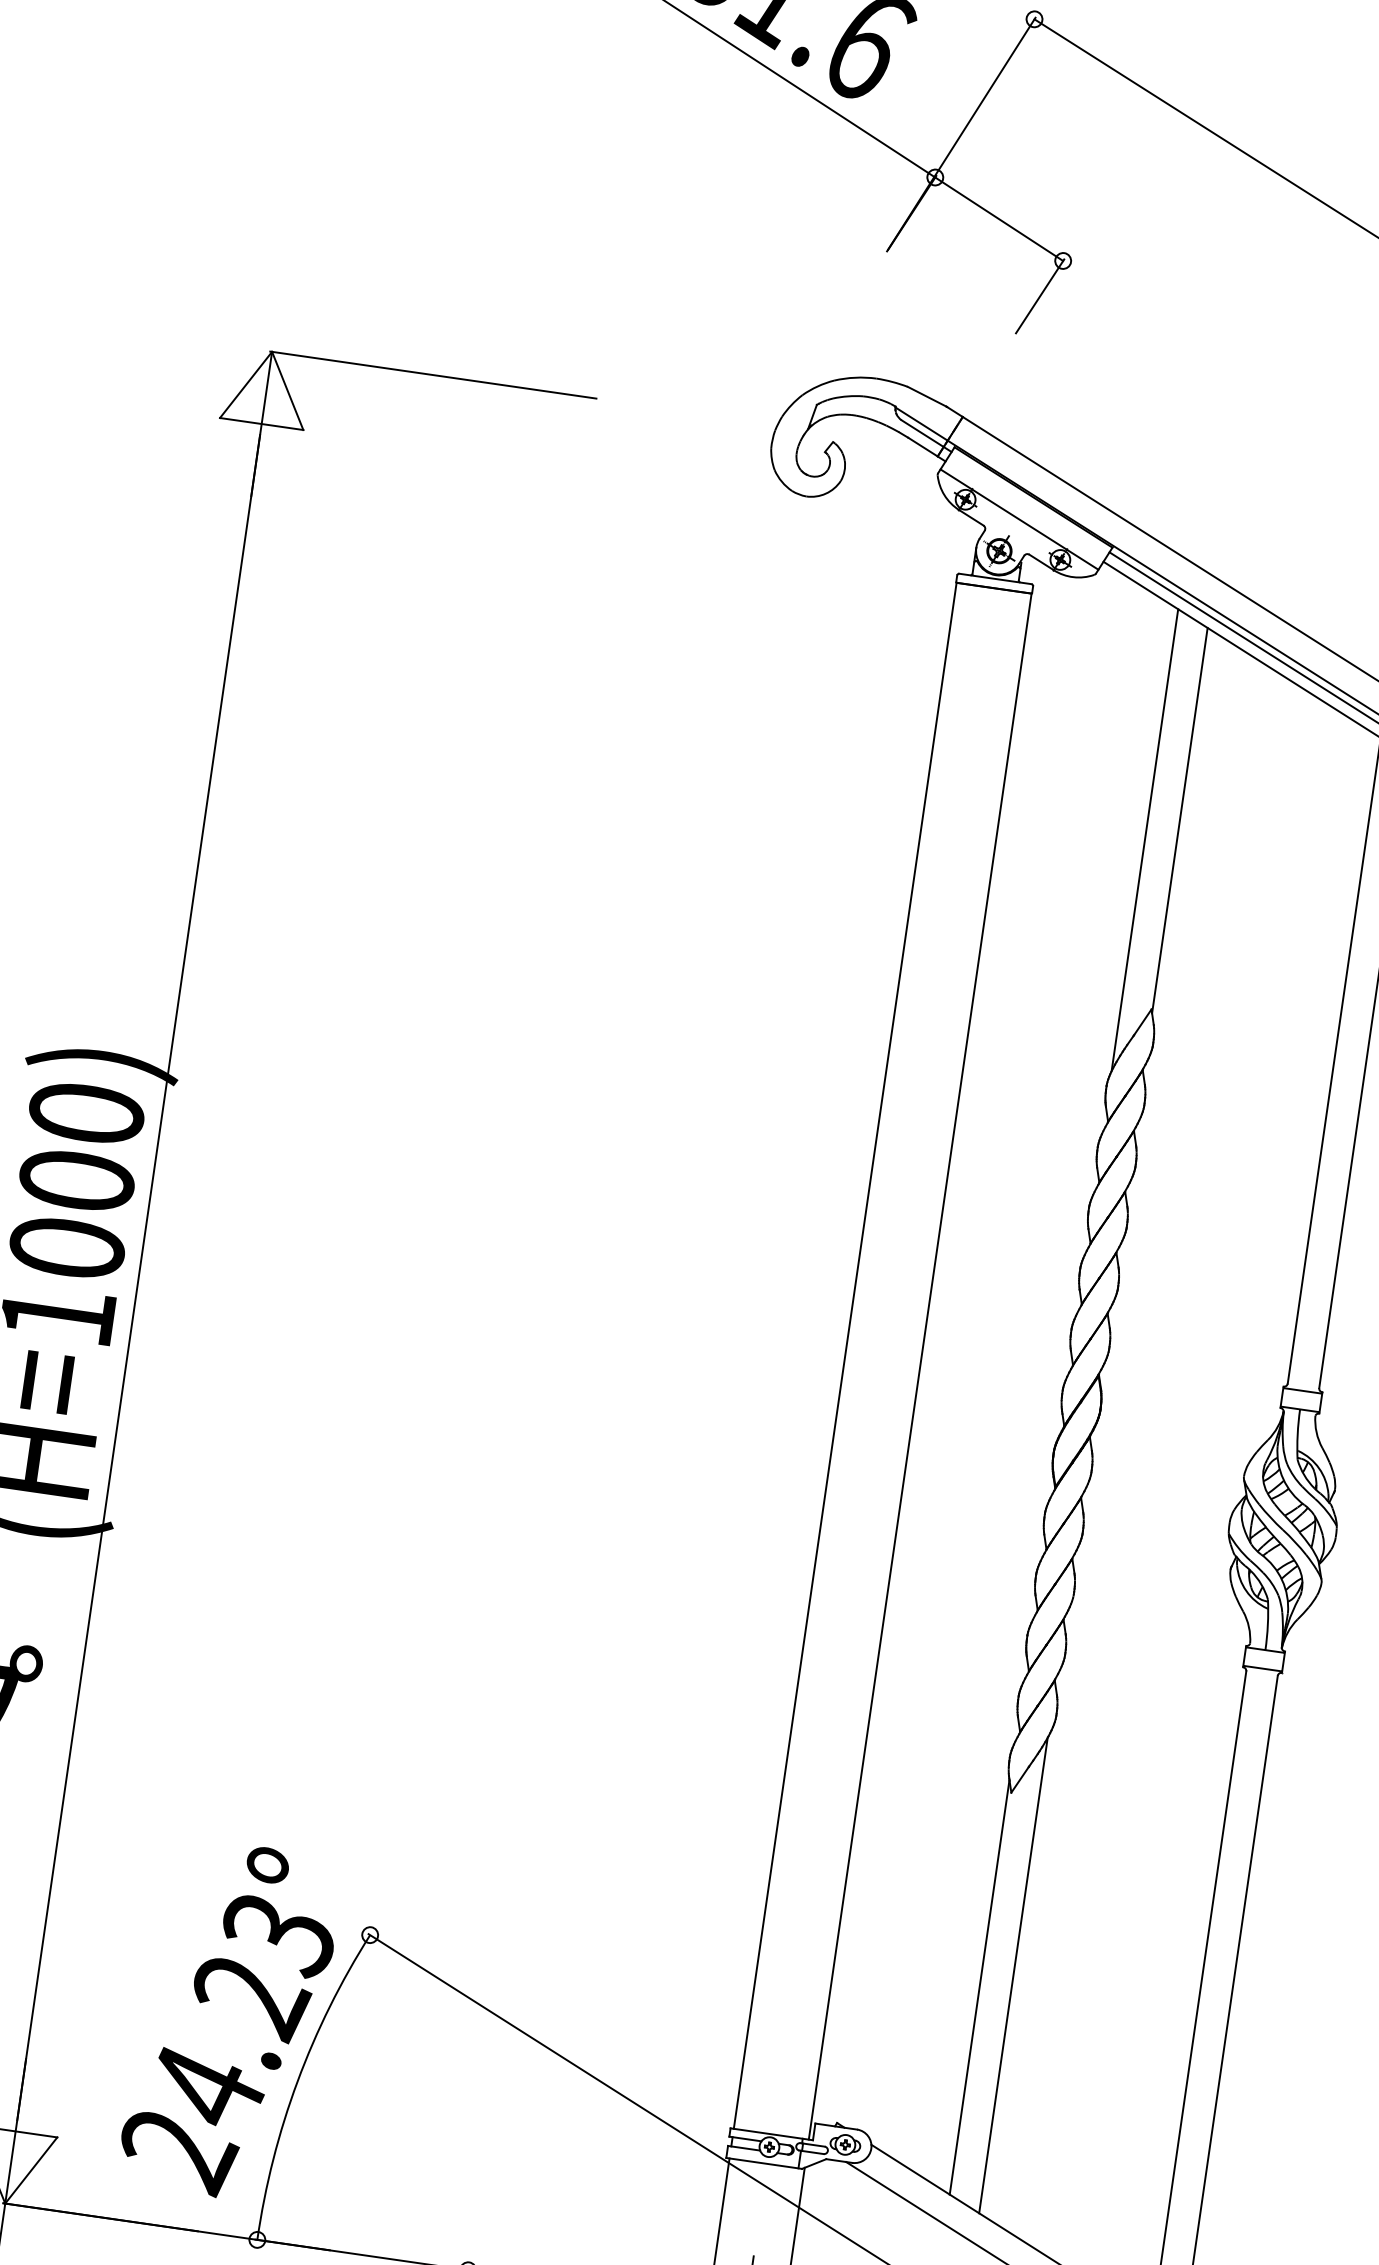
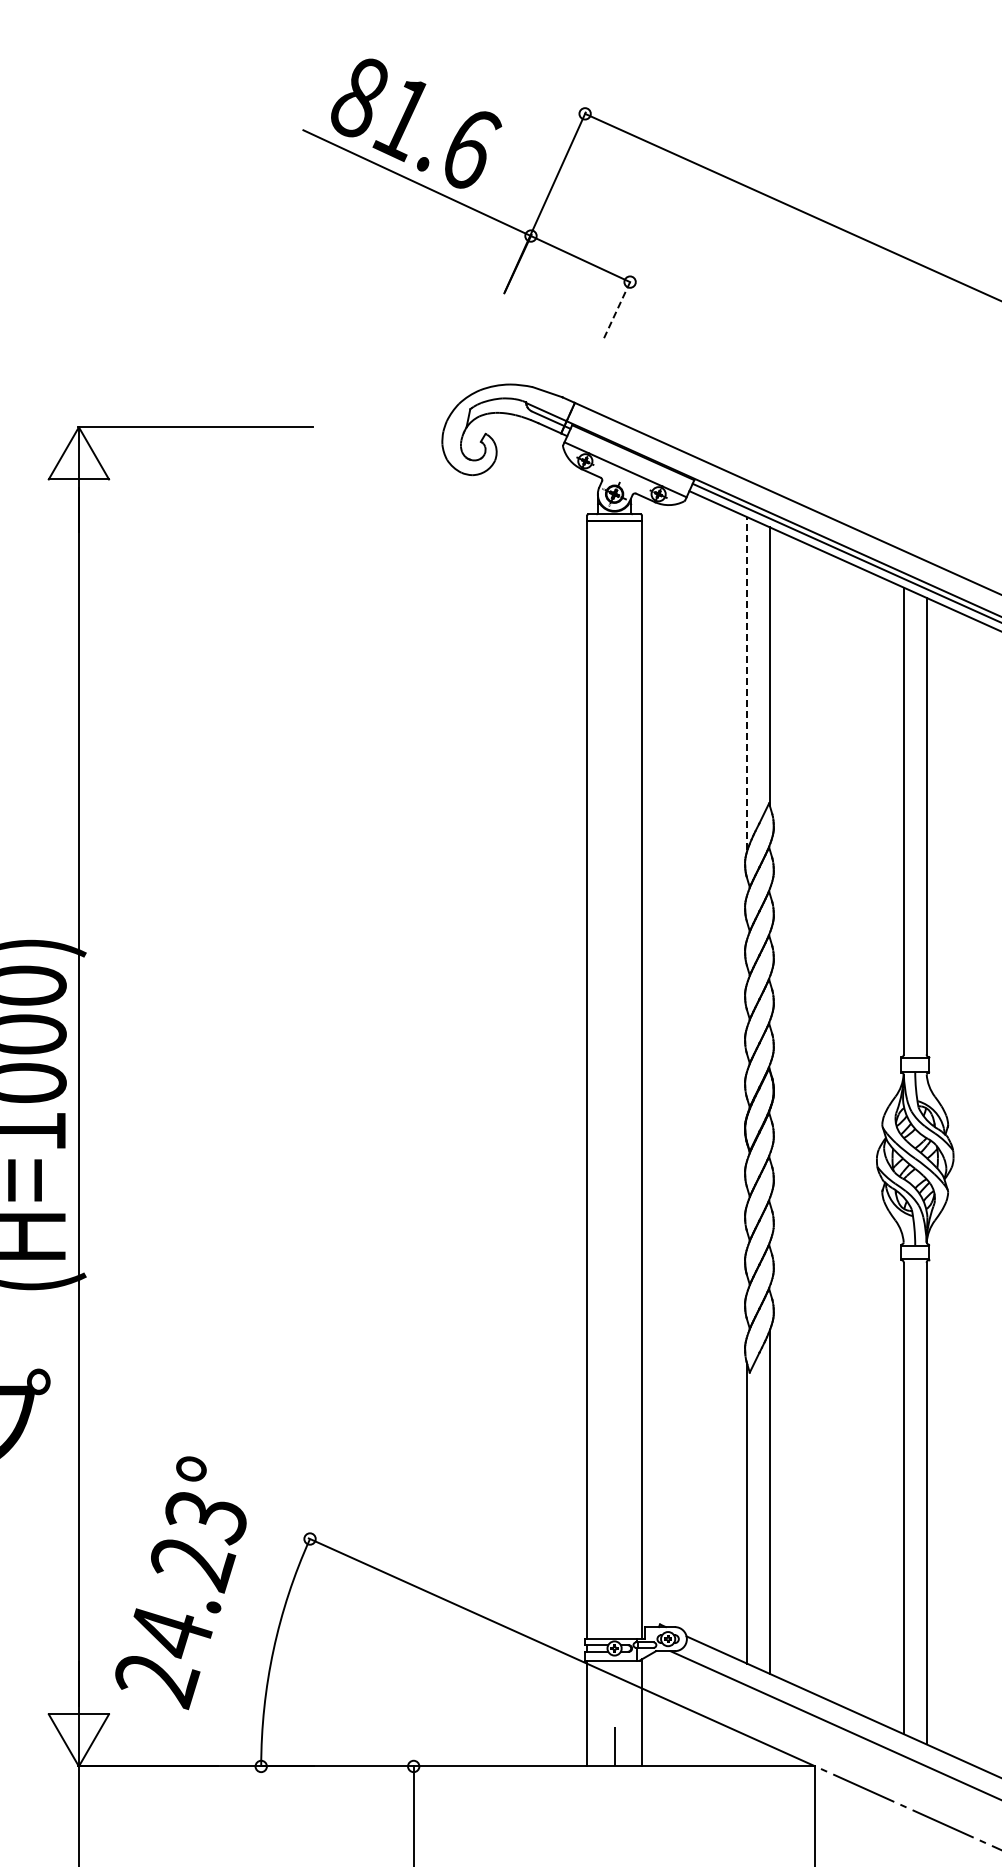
line: (1040, 296) -> (617, 309), solid -> dashed
line: (1145, 839) -> (747, 683), solid -> dashed
text: (229, 2021) -> (180, 1583), moved

